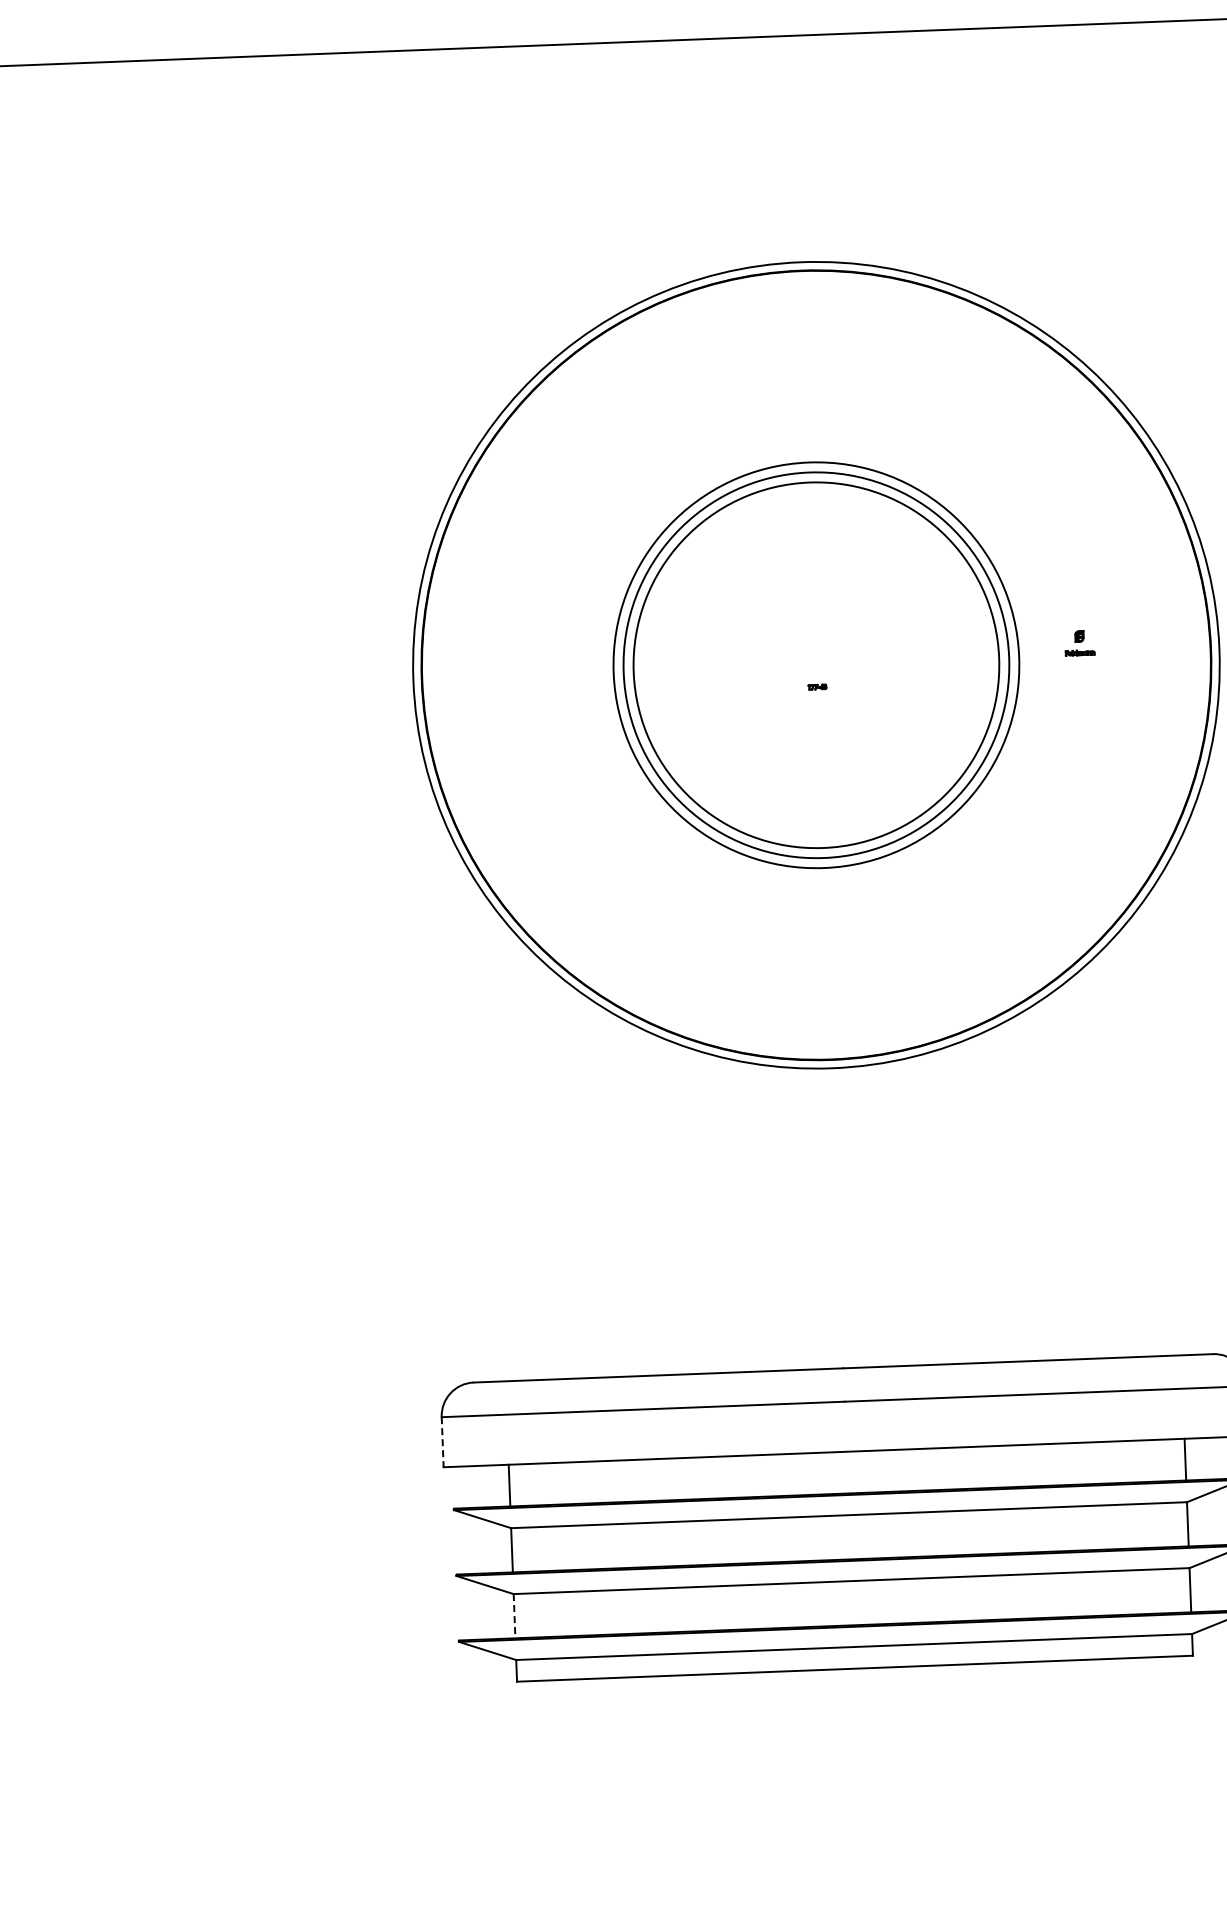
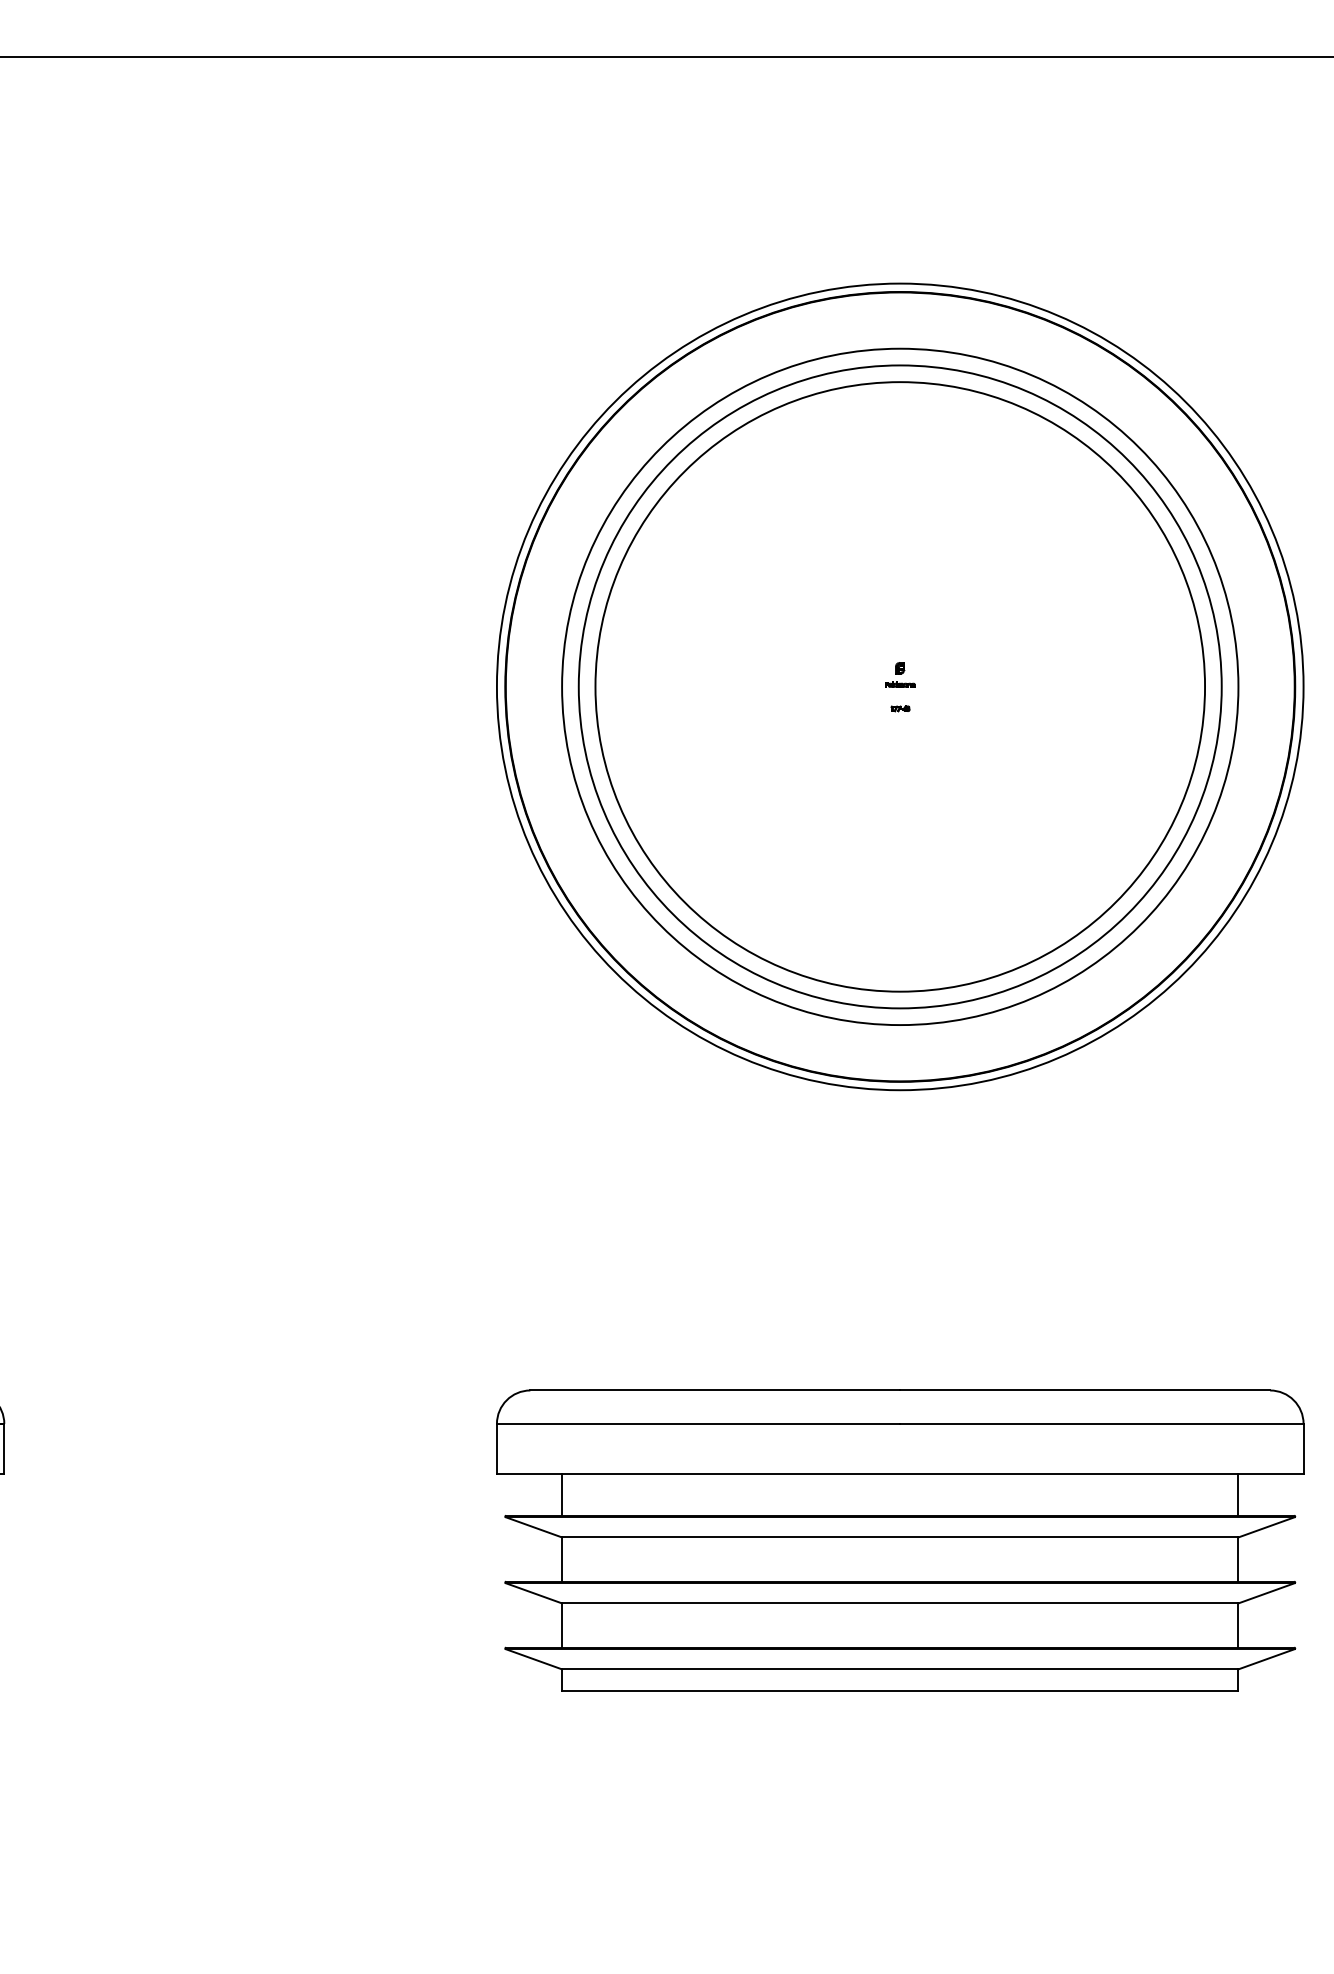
part: (1080, 642) -> (900, 674), moved
circle: (815, 664) -> (899, 686), size x1.67
circle: (816, 664) -> (900, 686), size x1.67
circle: (816, 664) -> (900, 686), size x1.67
line: (442, 1442) -> (496, 1449), dashed -> solid
line: (514, 1617) -> (562, 1626), dashed -> solid

